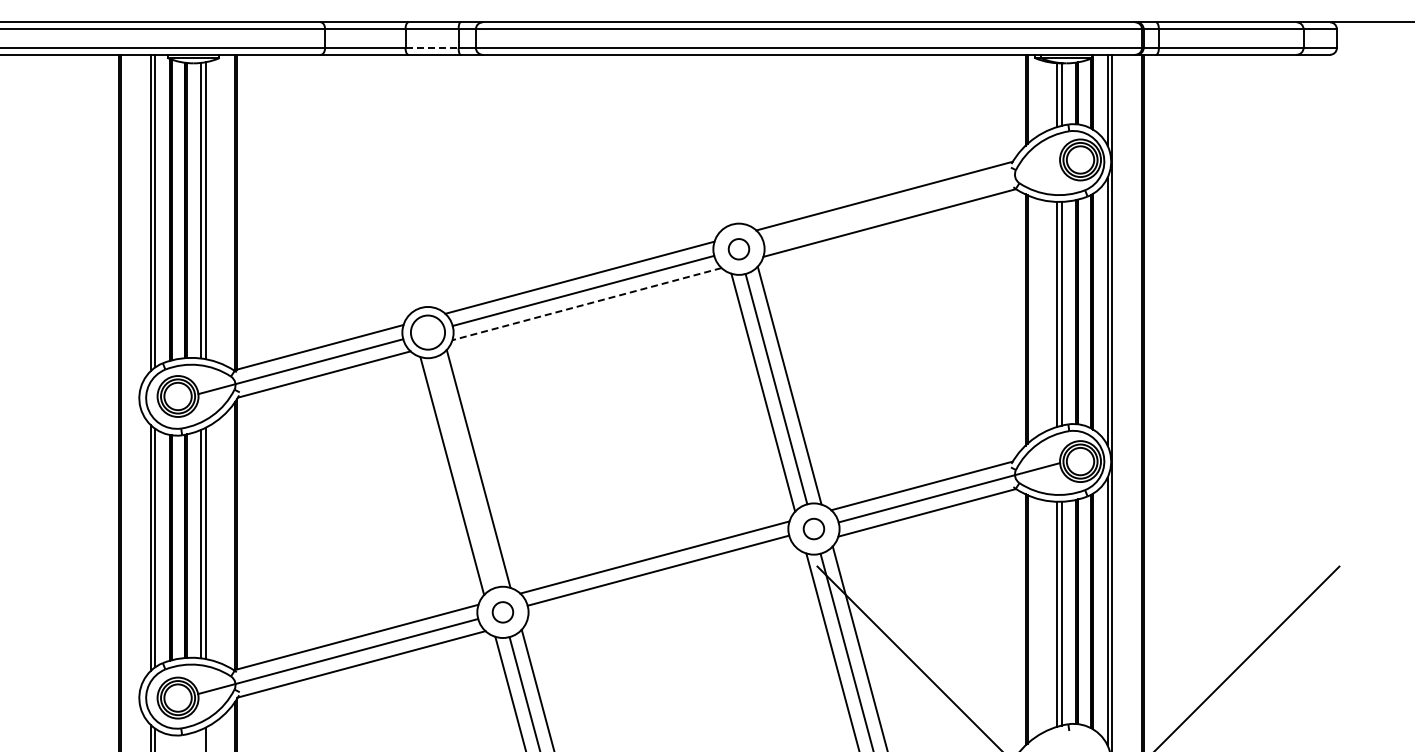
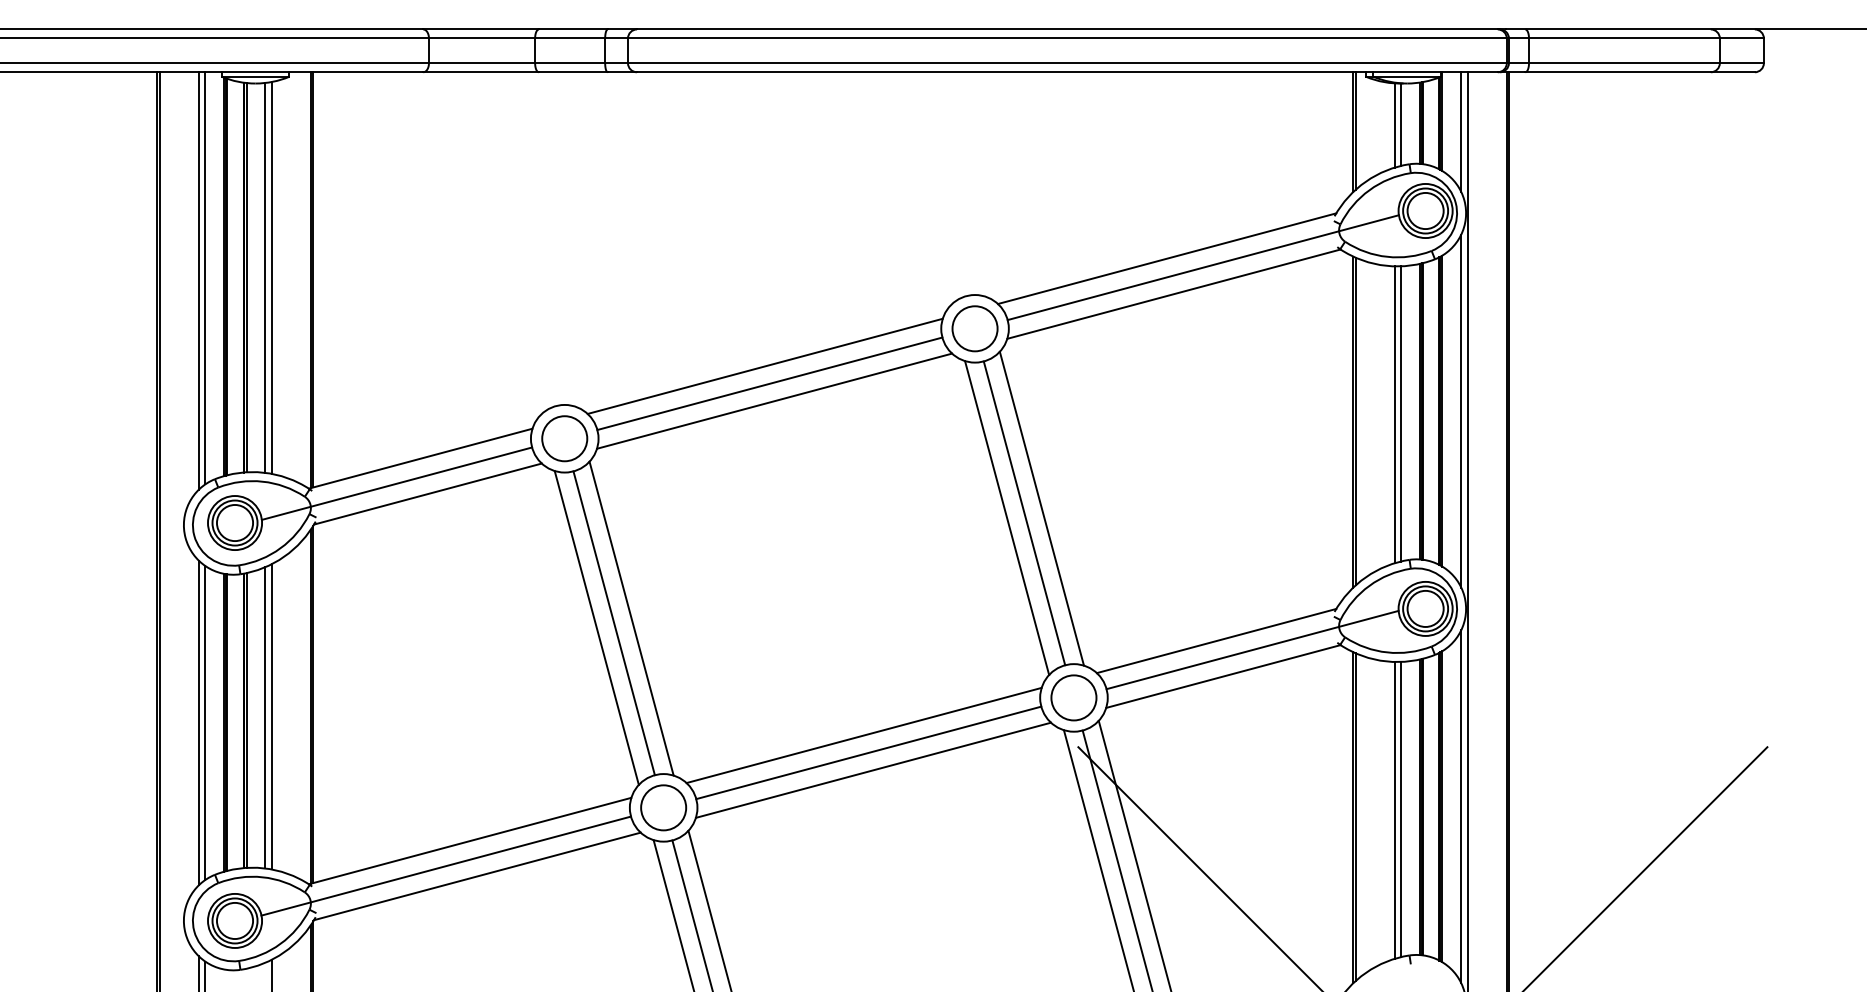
line: (432, 47) -> (570, 62), dashed -> solid
line: (911, 202) -> (1202, 267), added
circle: (738, 249) -> (974, 329), size x1.67
line: (586, 304) -> (773, 401), dashed -> solid
line: (465, 472) -> (614, 623), added
circle: (813, 528) -> (1073, 697), size x1.67
line: (661, 583) -> (872, 769), added
circle: (502, 612) -> (663, 808), size x1.67

